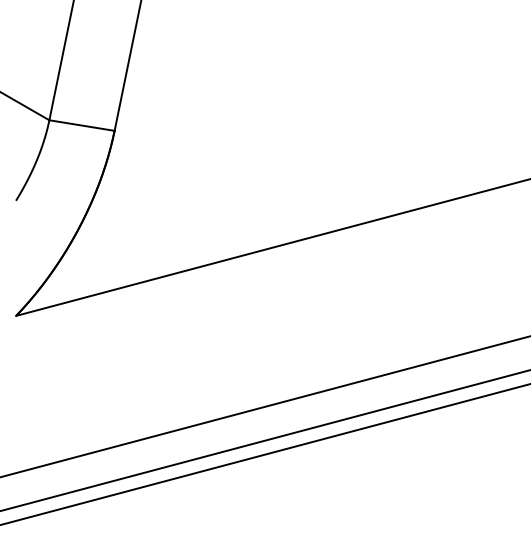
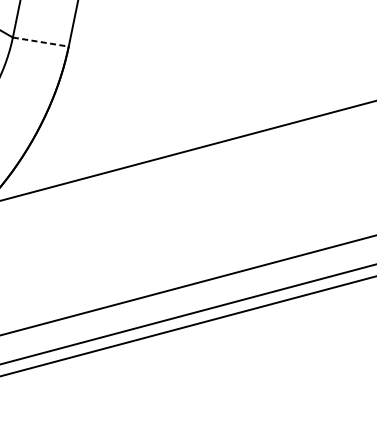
line: (82, 125) -> (41, 42), solid -> dashed

